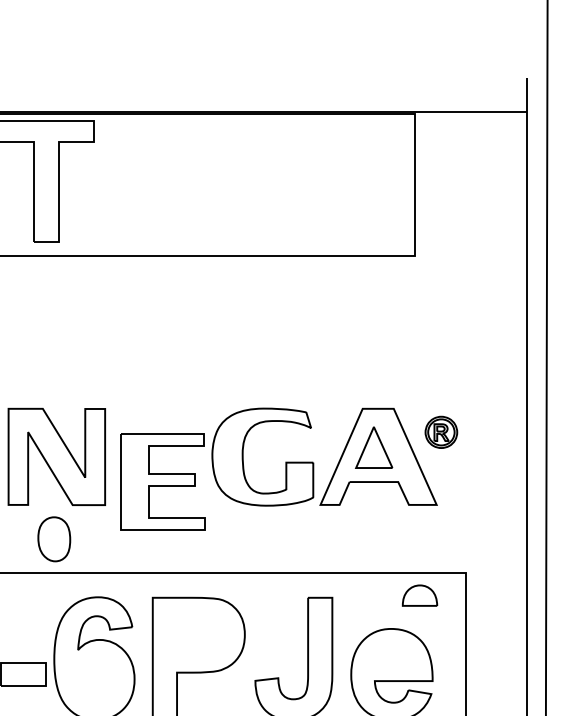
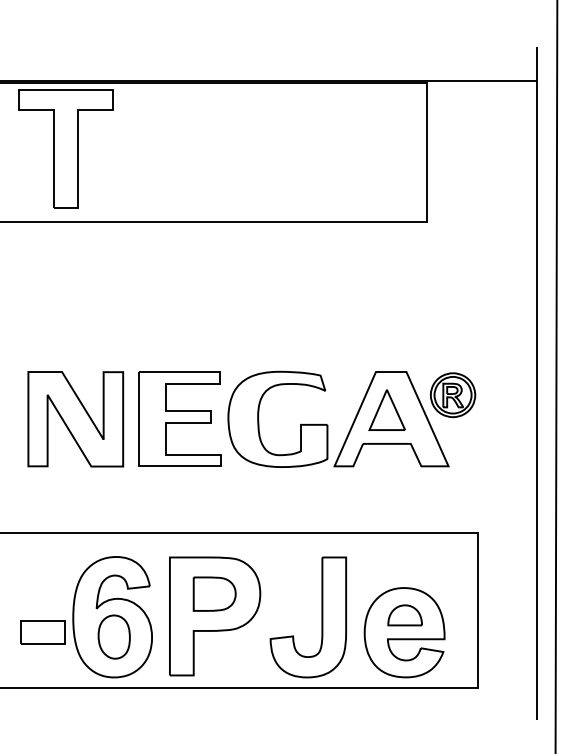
part: (441, 431) -> (453, 394), size x1.43
part: (162, 481) -> (179, 418), moved
part: (53, 538) -> (113, 636), moved
part: (419, 595) -> (404, 615), moved
part: (198, 634) -> (214, 593), added

